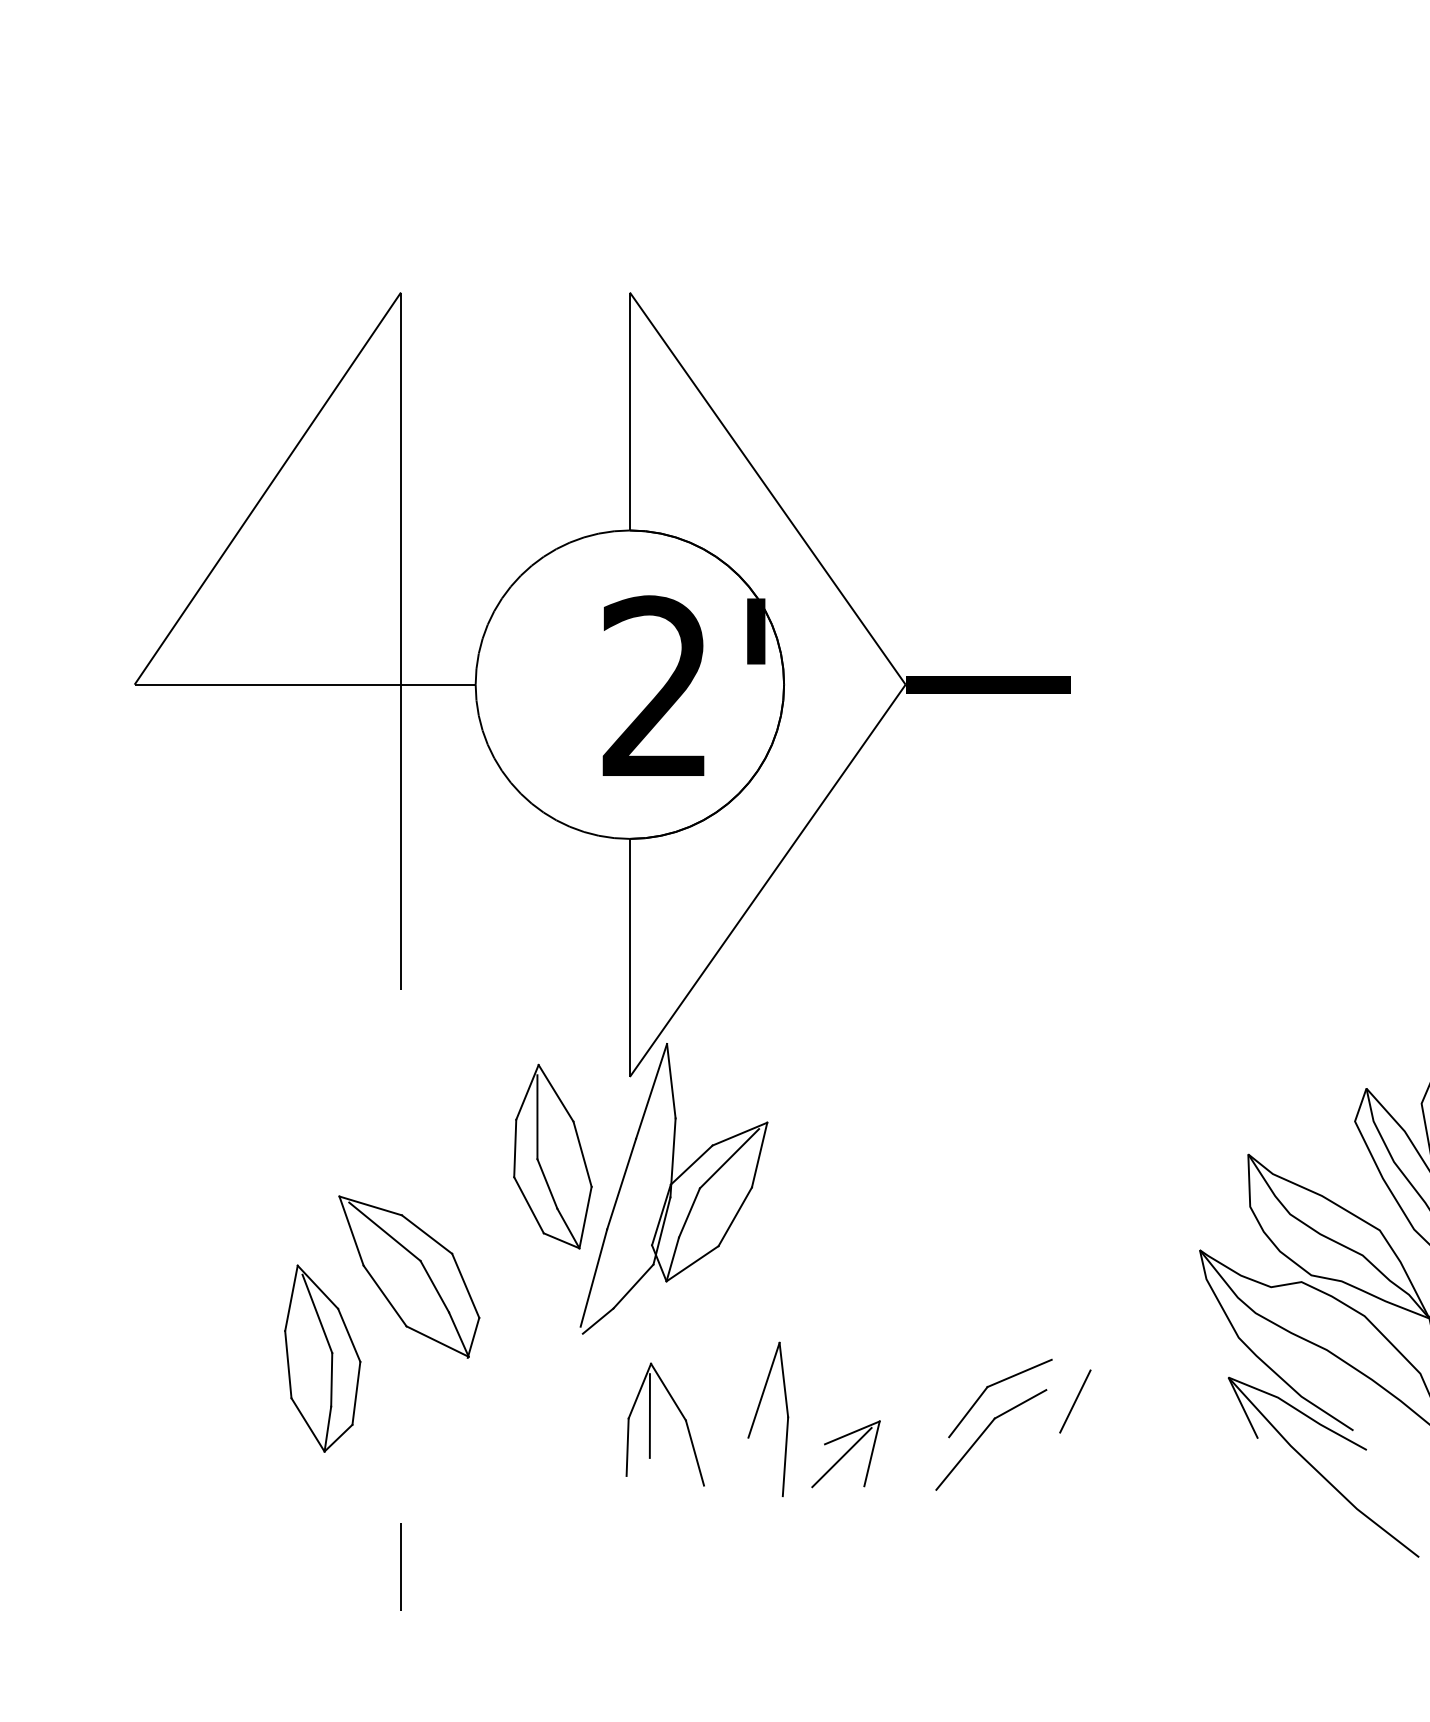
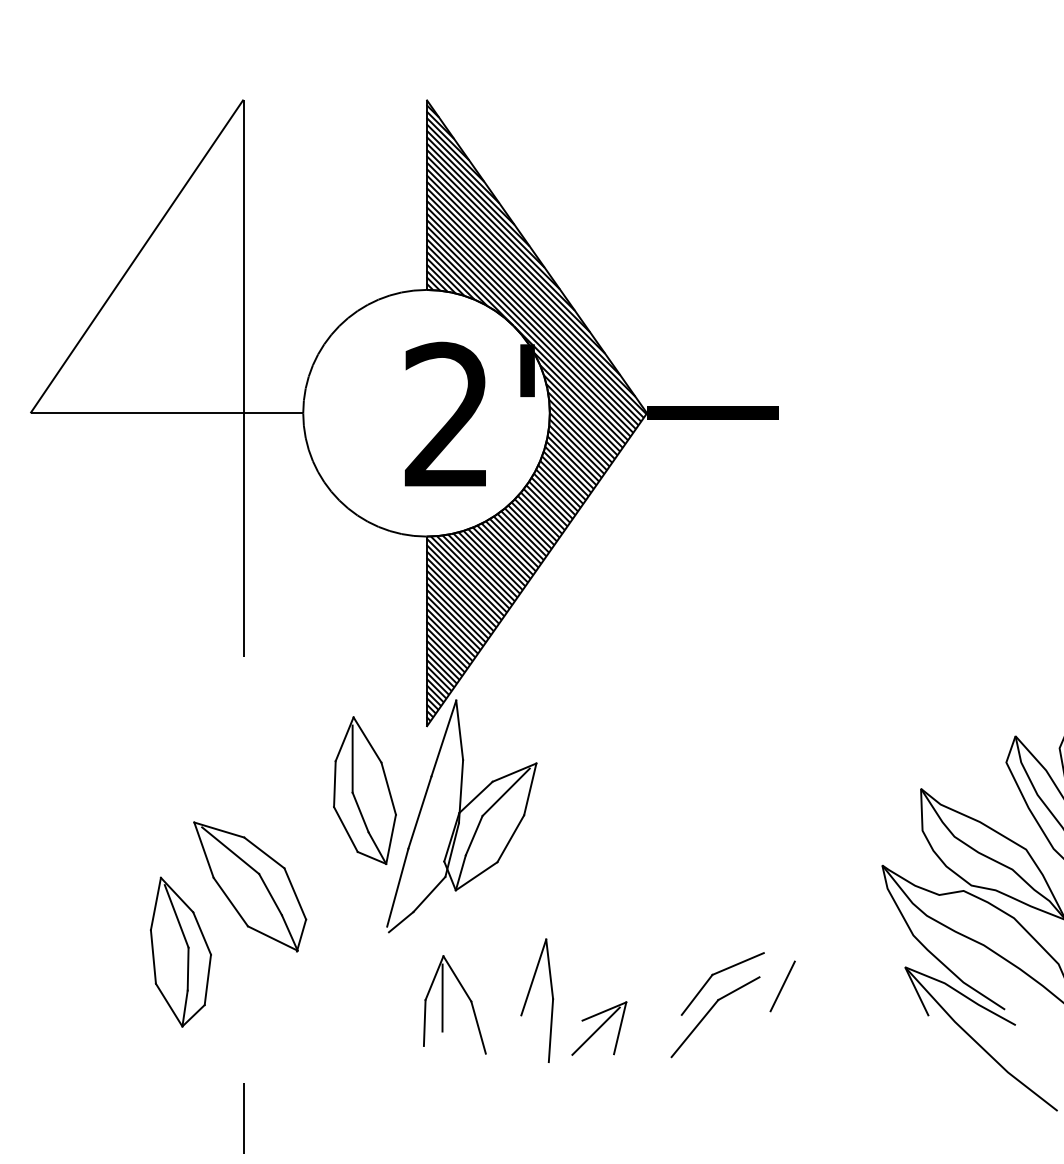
hatch: (766, 686) -> (535, 414), added

